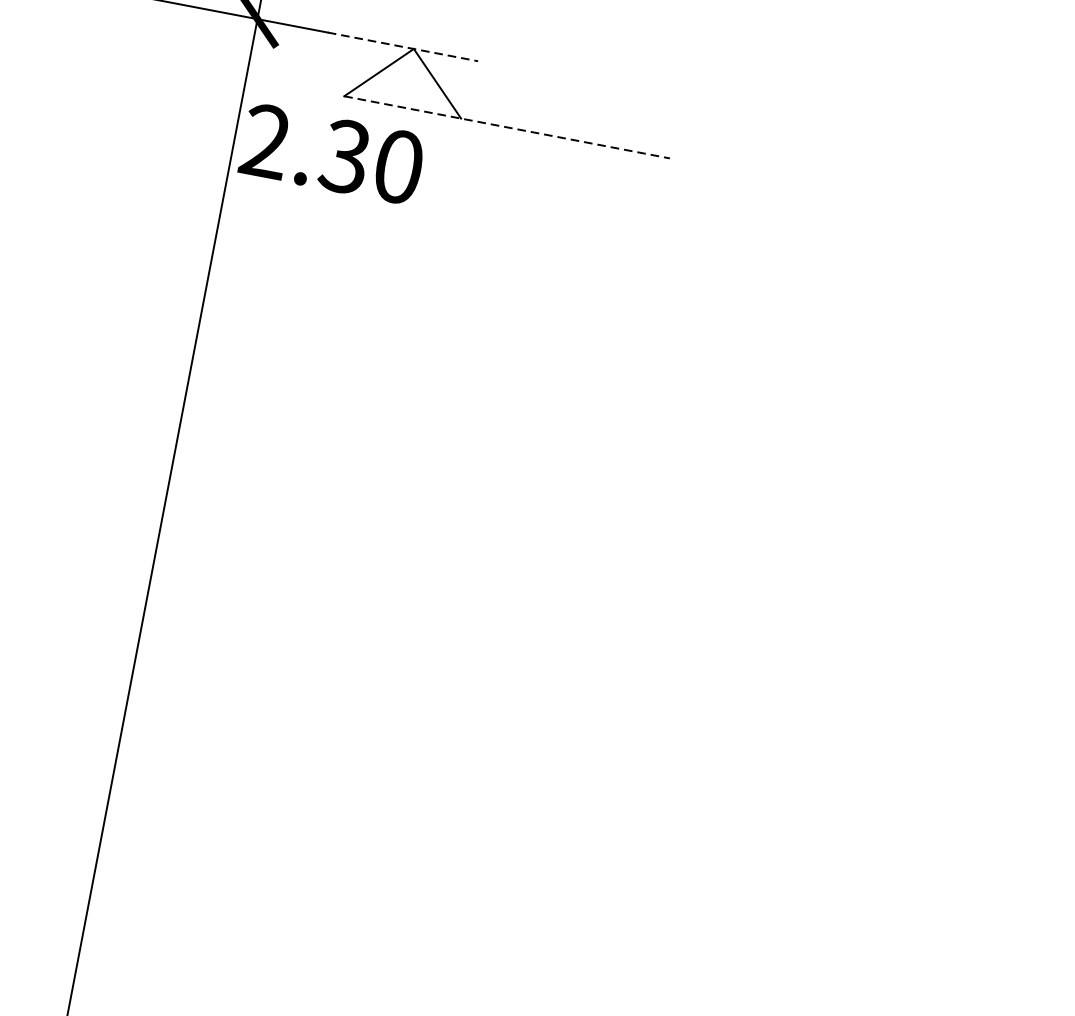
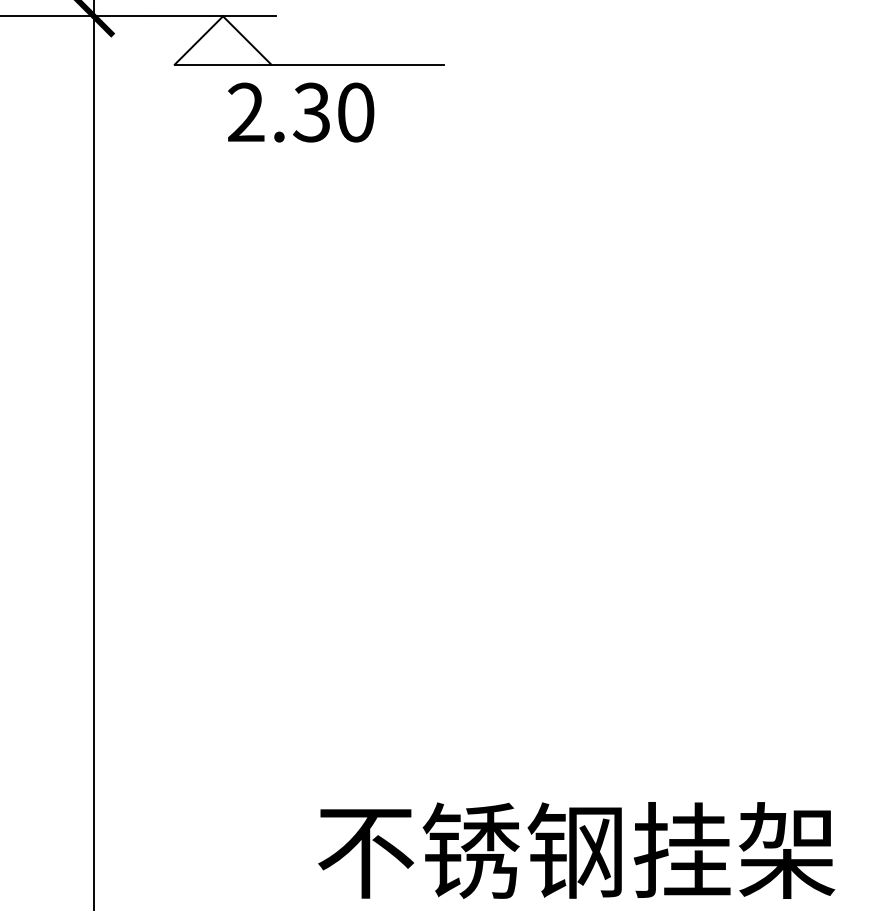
line: (403, 47) -> (214, 16), dashed -> solid
line: (507, 127) -> (309, 64), dashed -> solid
text: (332, 154) -> (301, 112), moved

